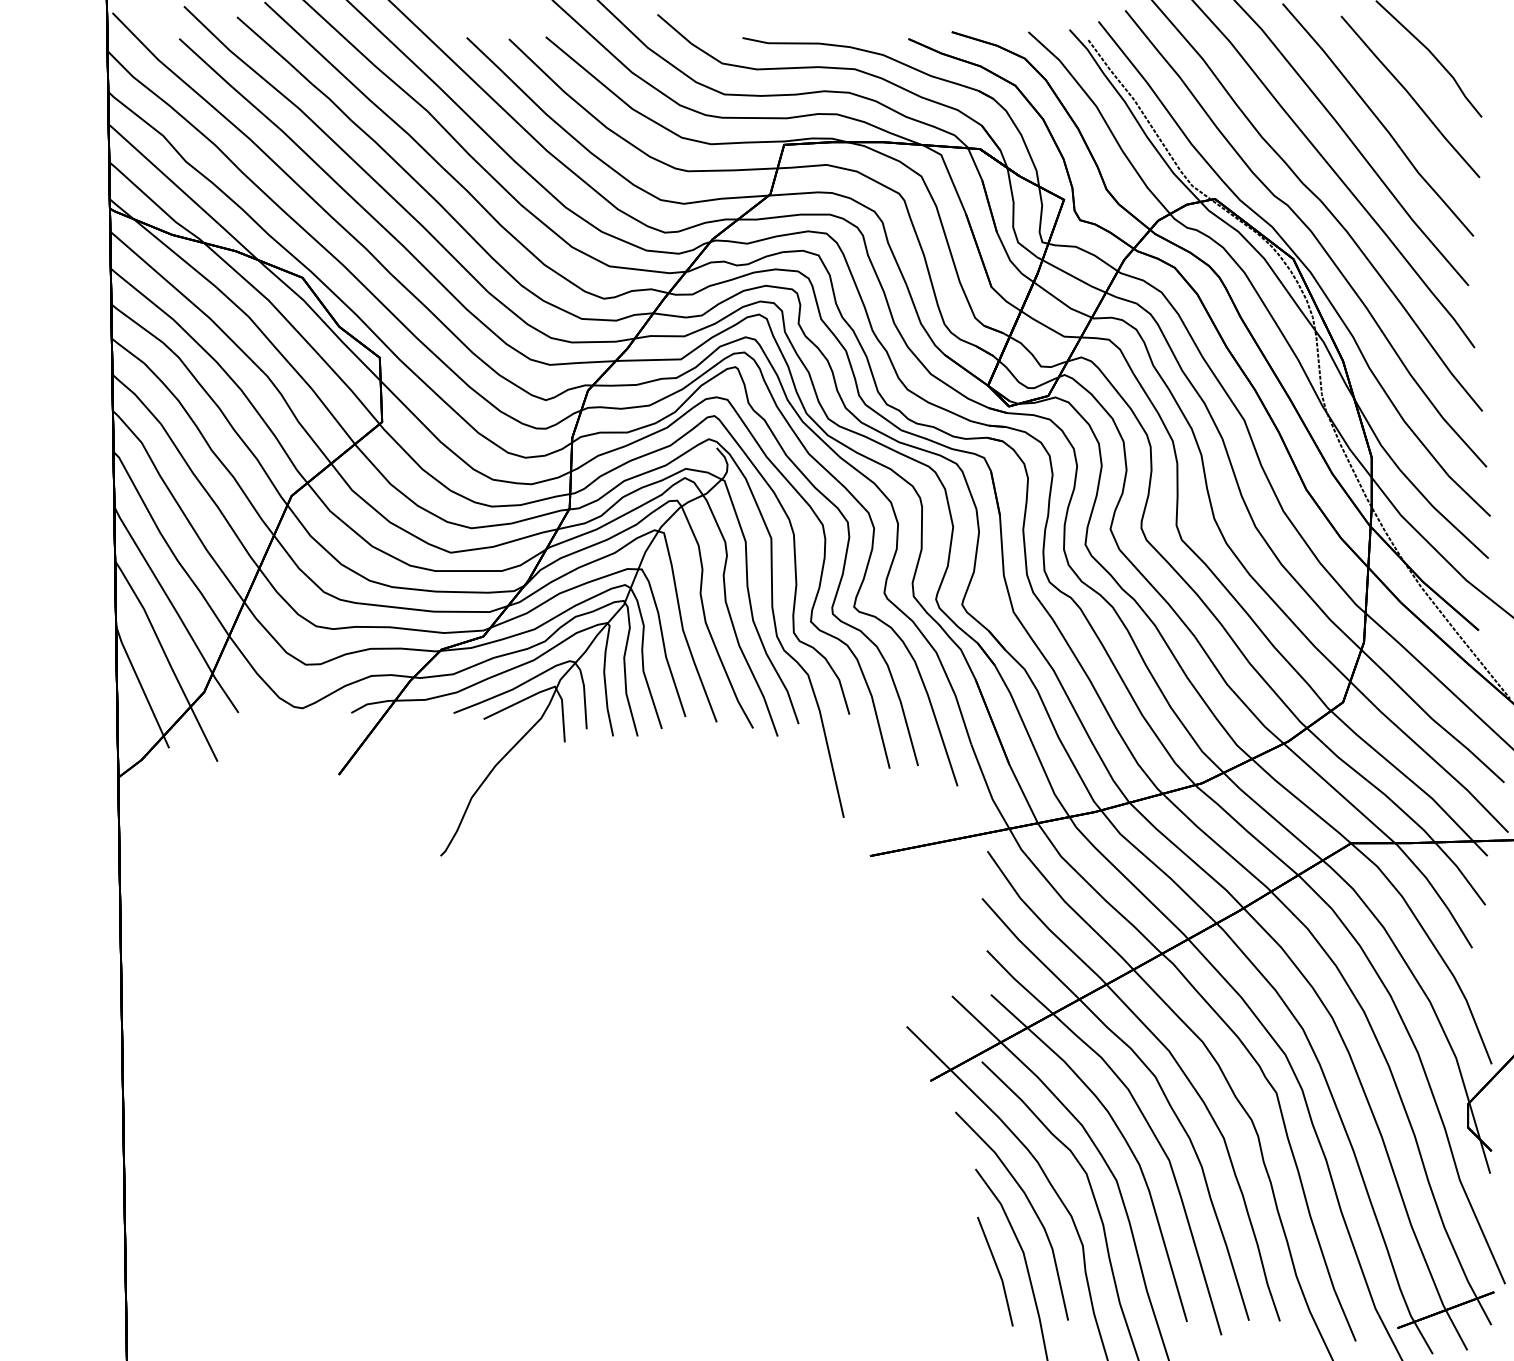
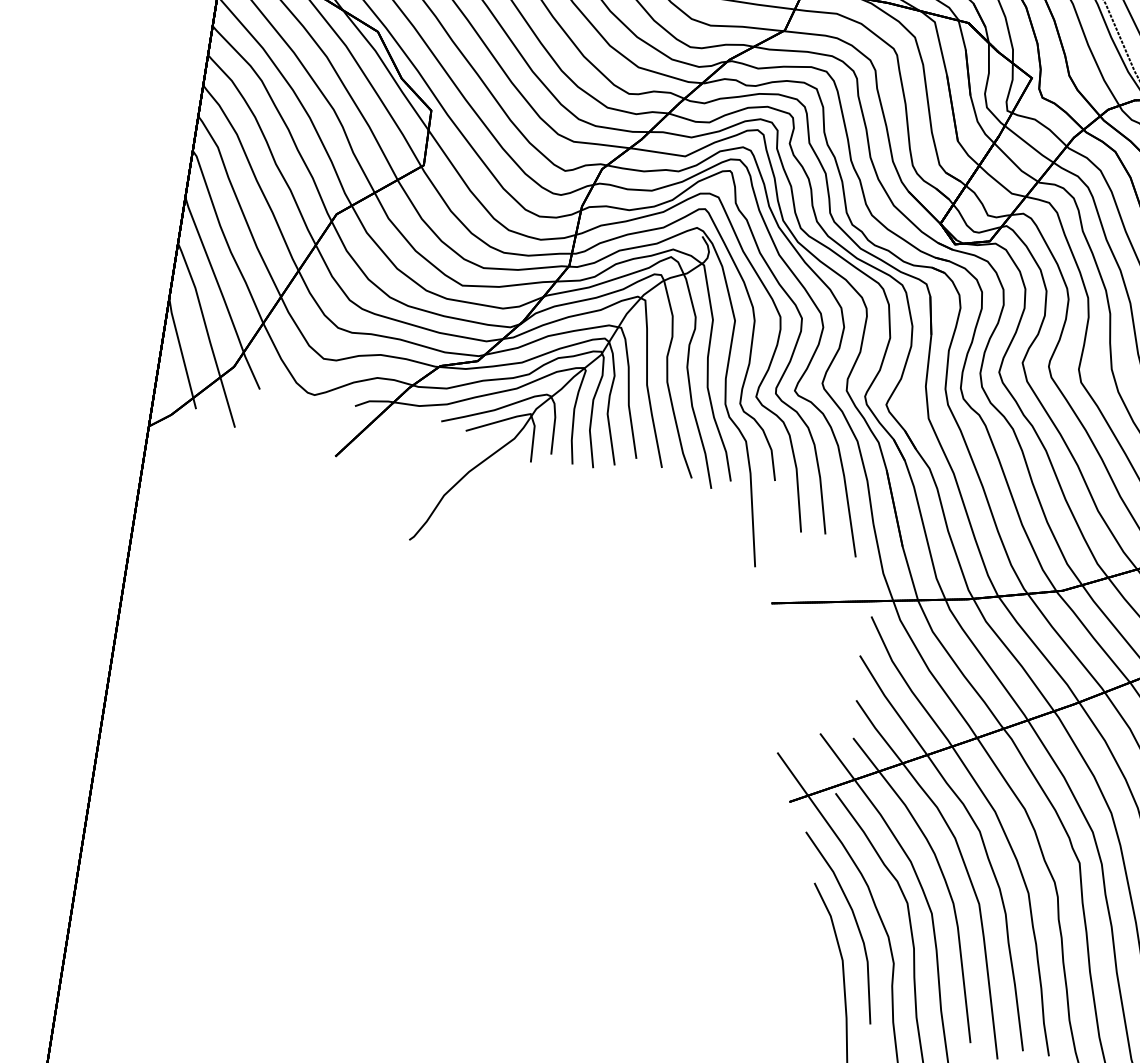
part: (995, 1271) -> (816, 972), removed

